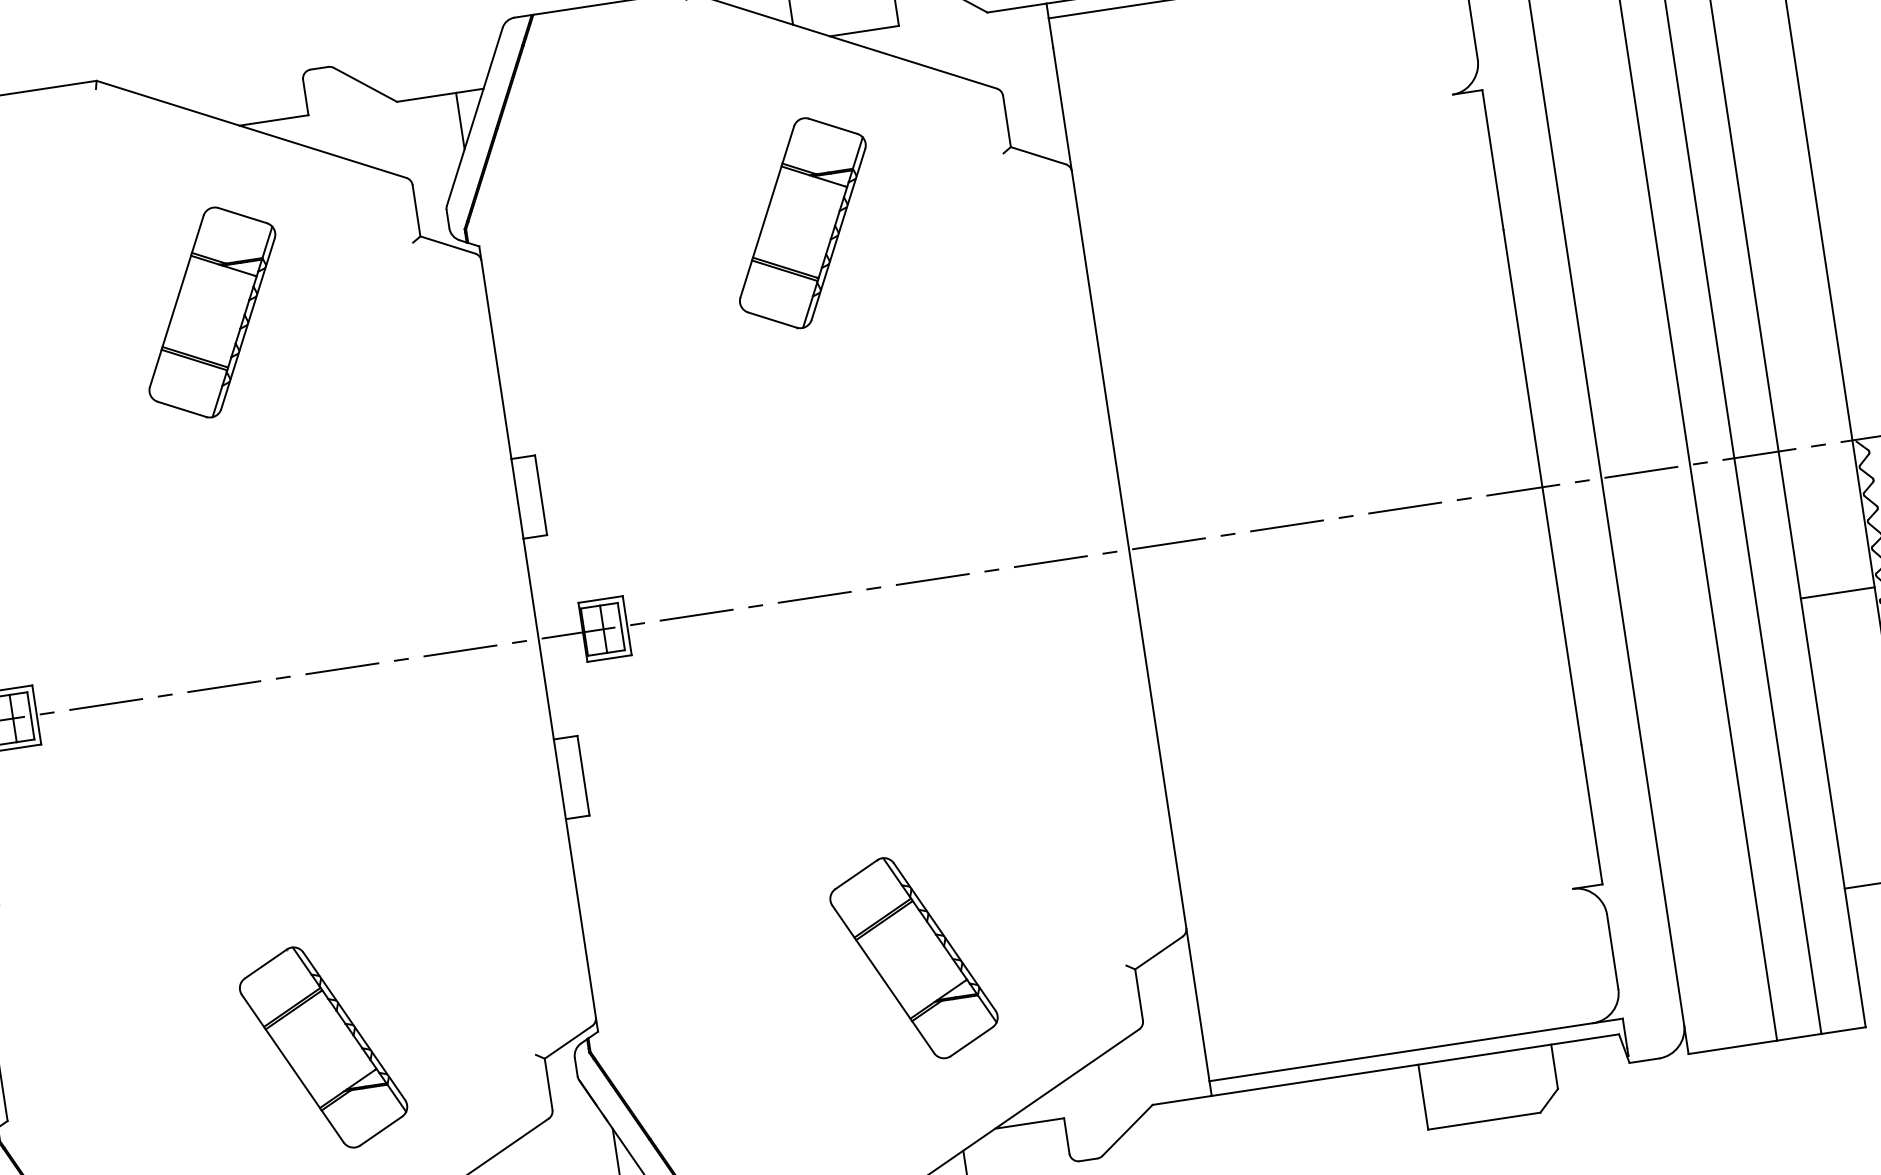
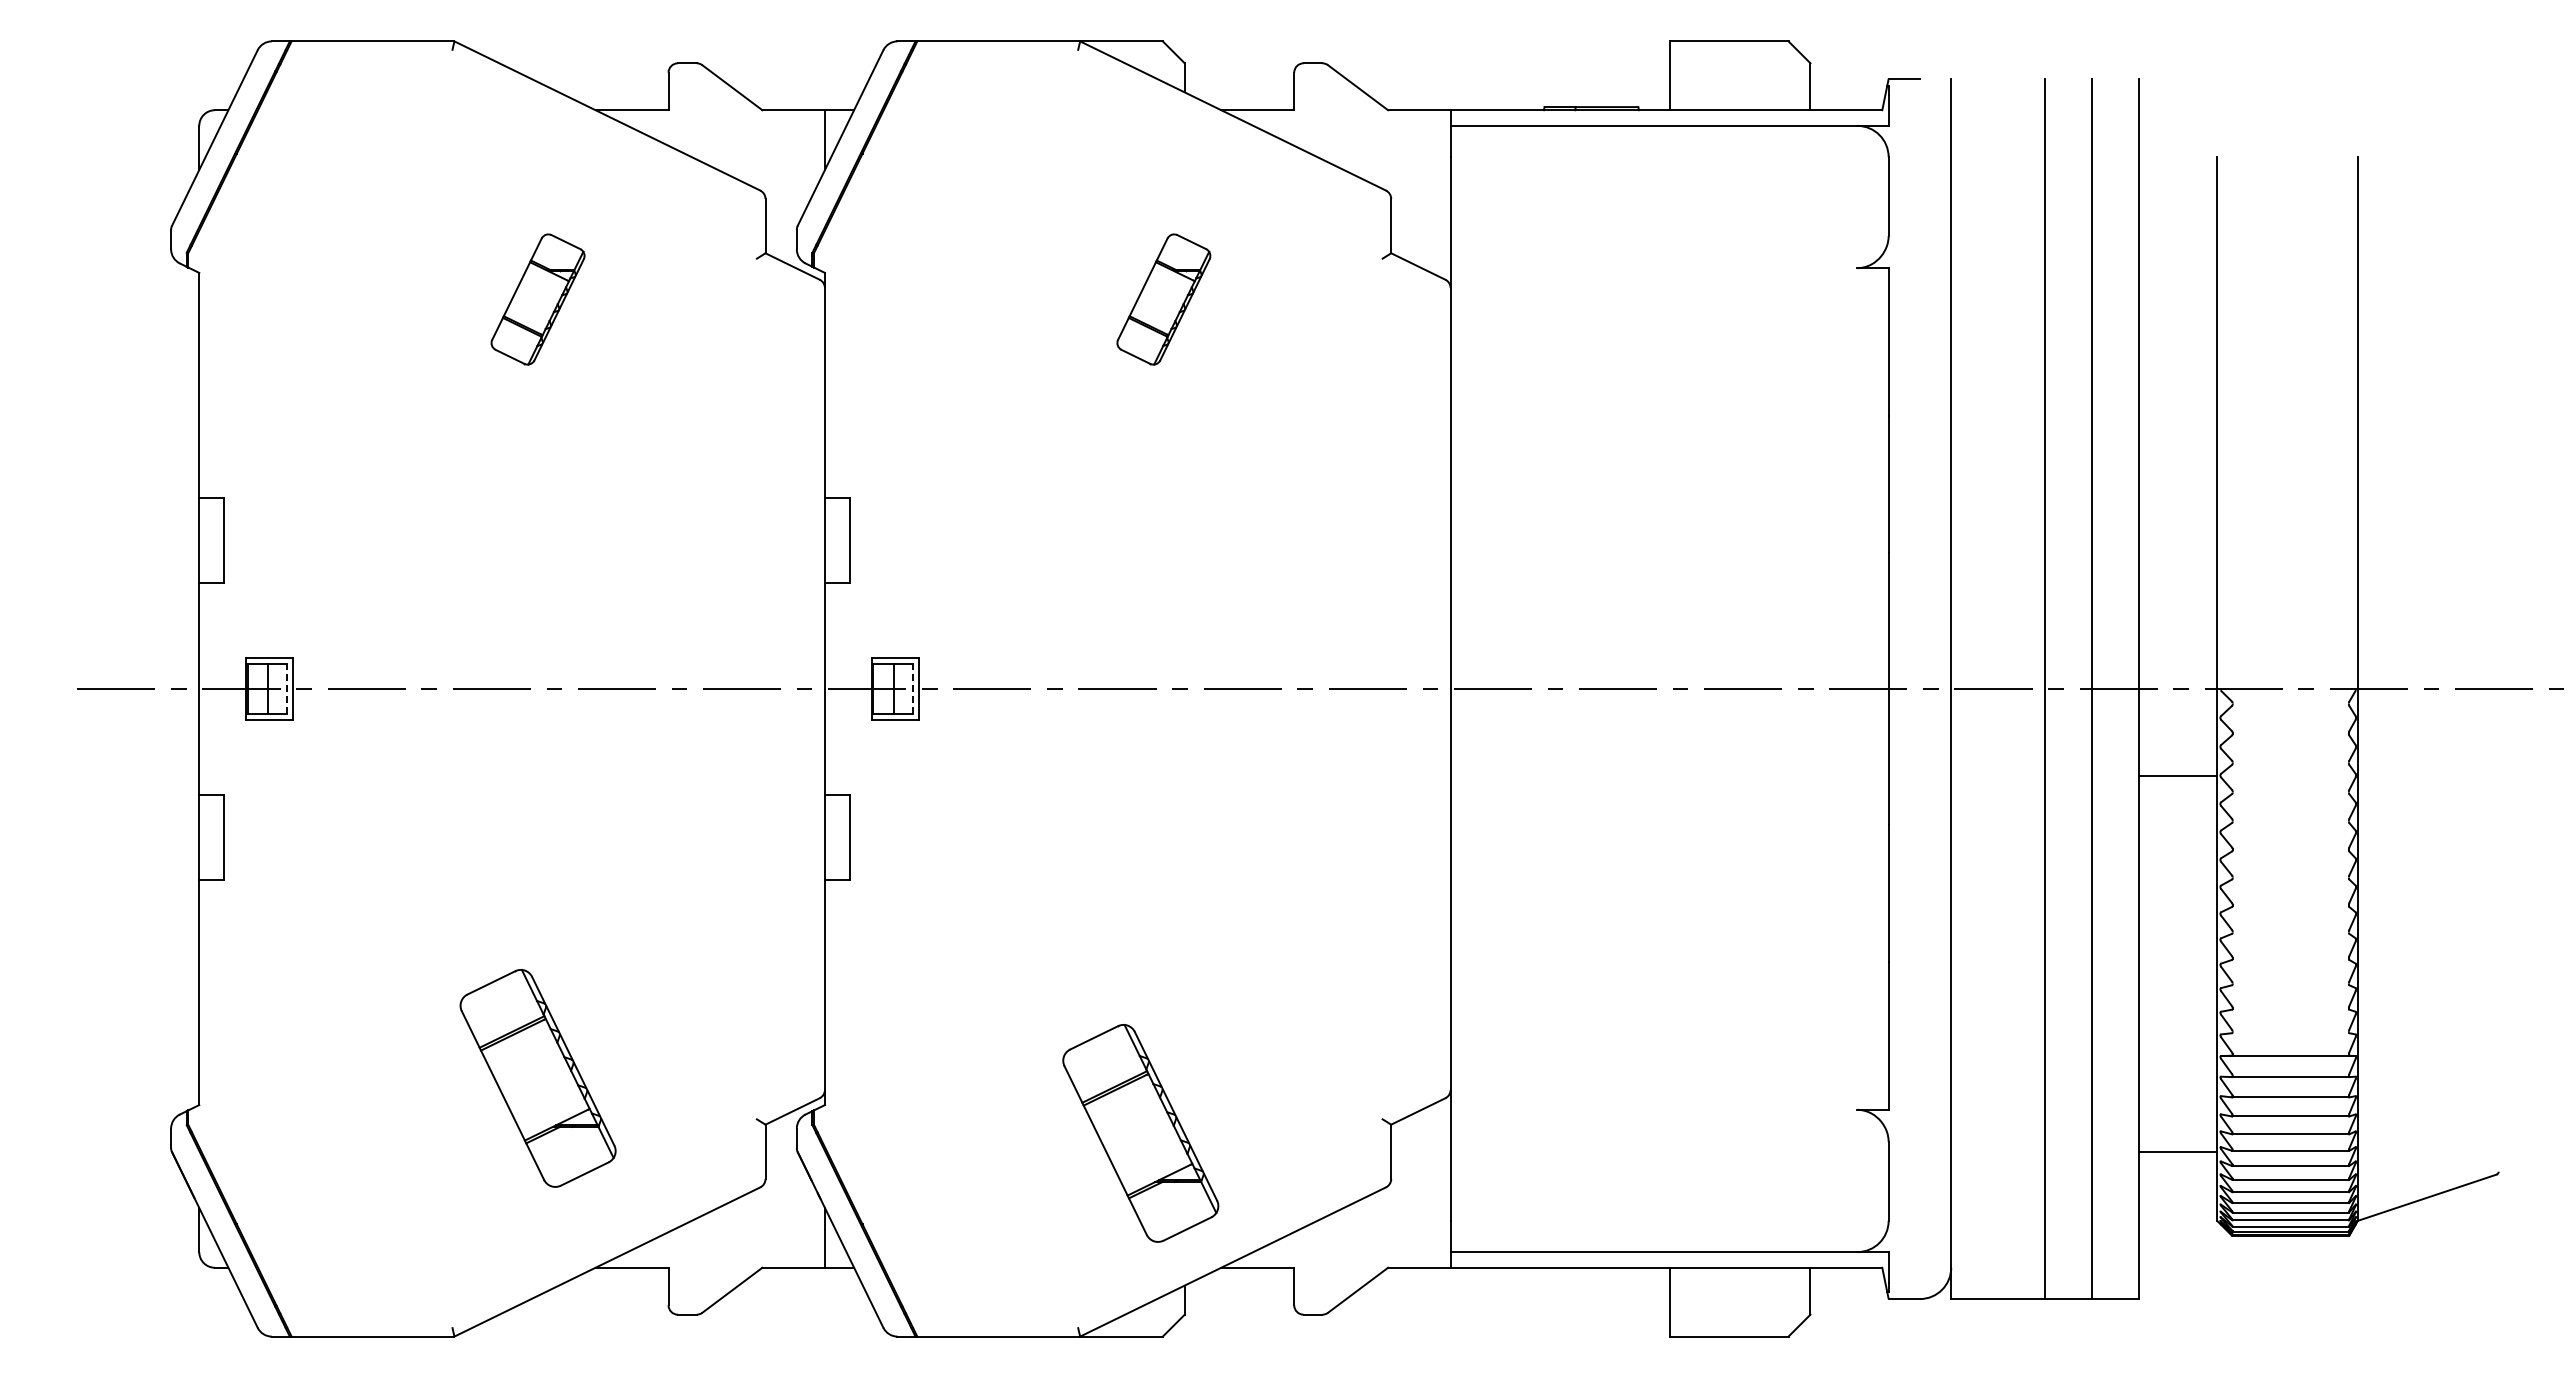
part: (802, 223) -> (1163, 299), size x0.6
part: (211, 312) -> (537, 299), size x0.6
line: (1837, 592) -> (2177, 775), moved
line: (621, 626) -> (912, 688), solid -> dashed
line: (30, 715) -> (286, 688), solid -> dashed
part: (913, 958) -> (1140, 1133), moved

